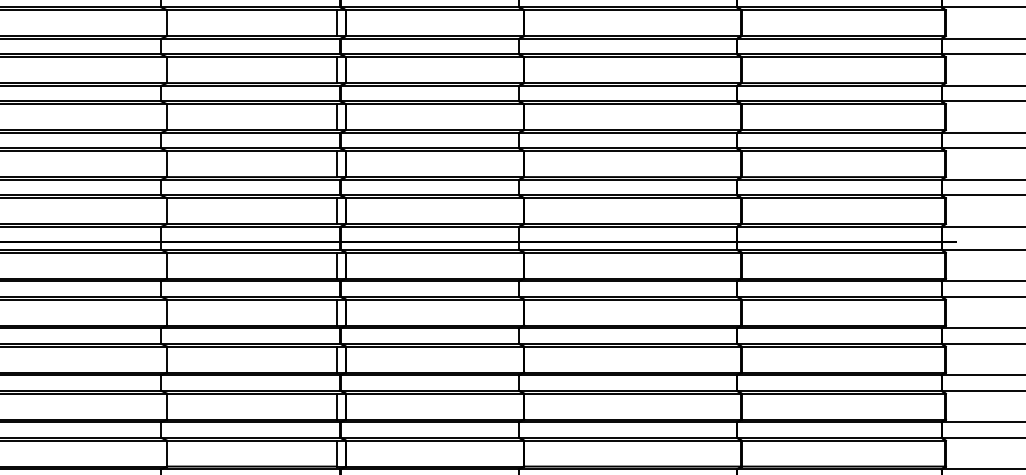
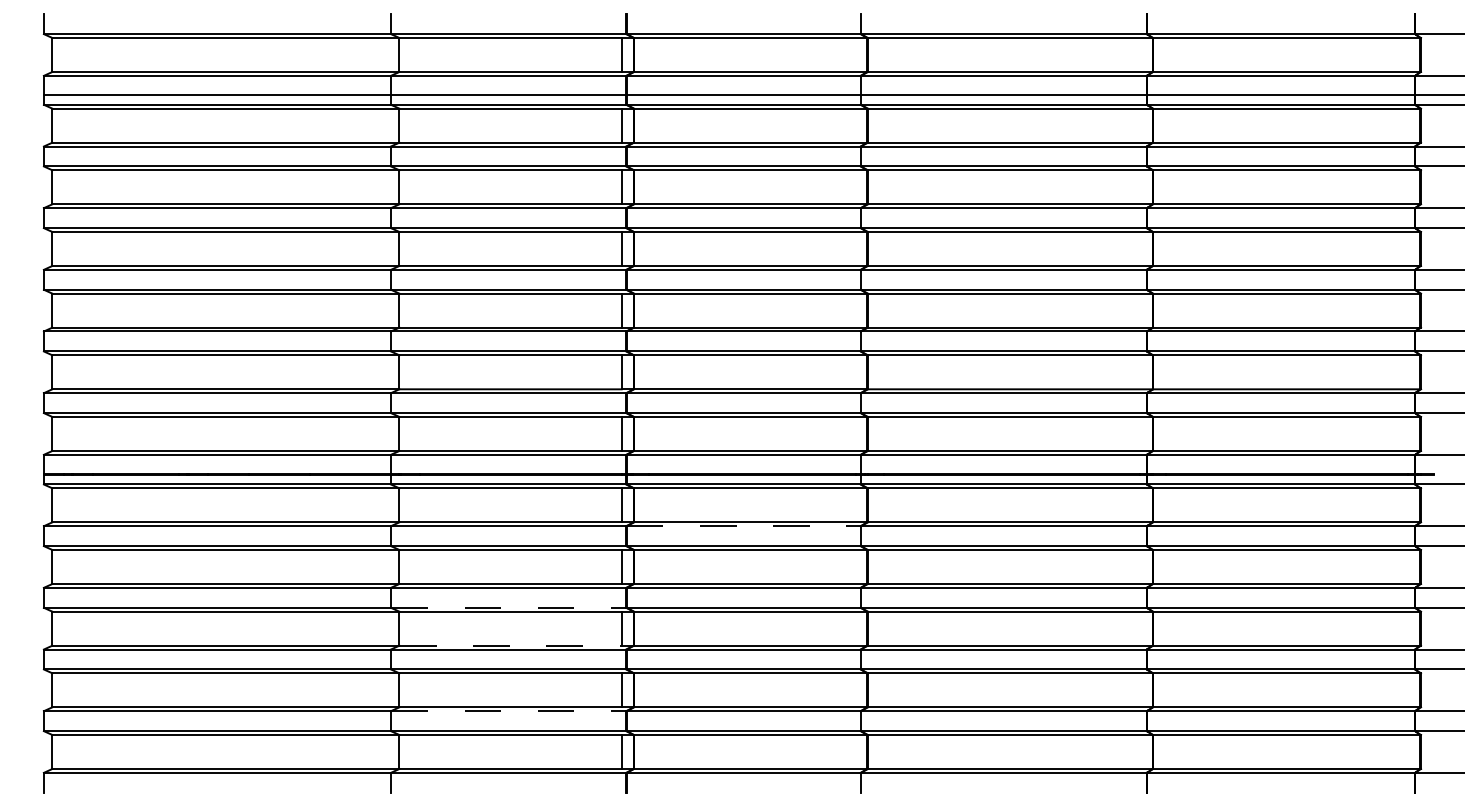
line: (430, 281) -> (744, 526), solid -> dashed
line: (251, 343) -> (509, 607), solid -> dashed
line: (251, 372) -> (510, 645), solid -> dashed
line: (251, 422) -> (509, 711), solid -> dashed

